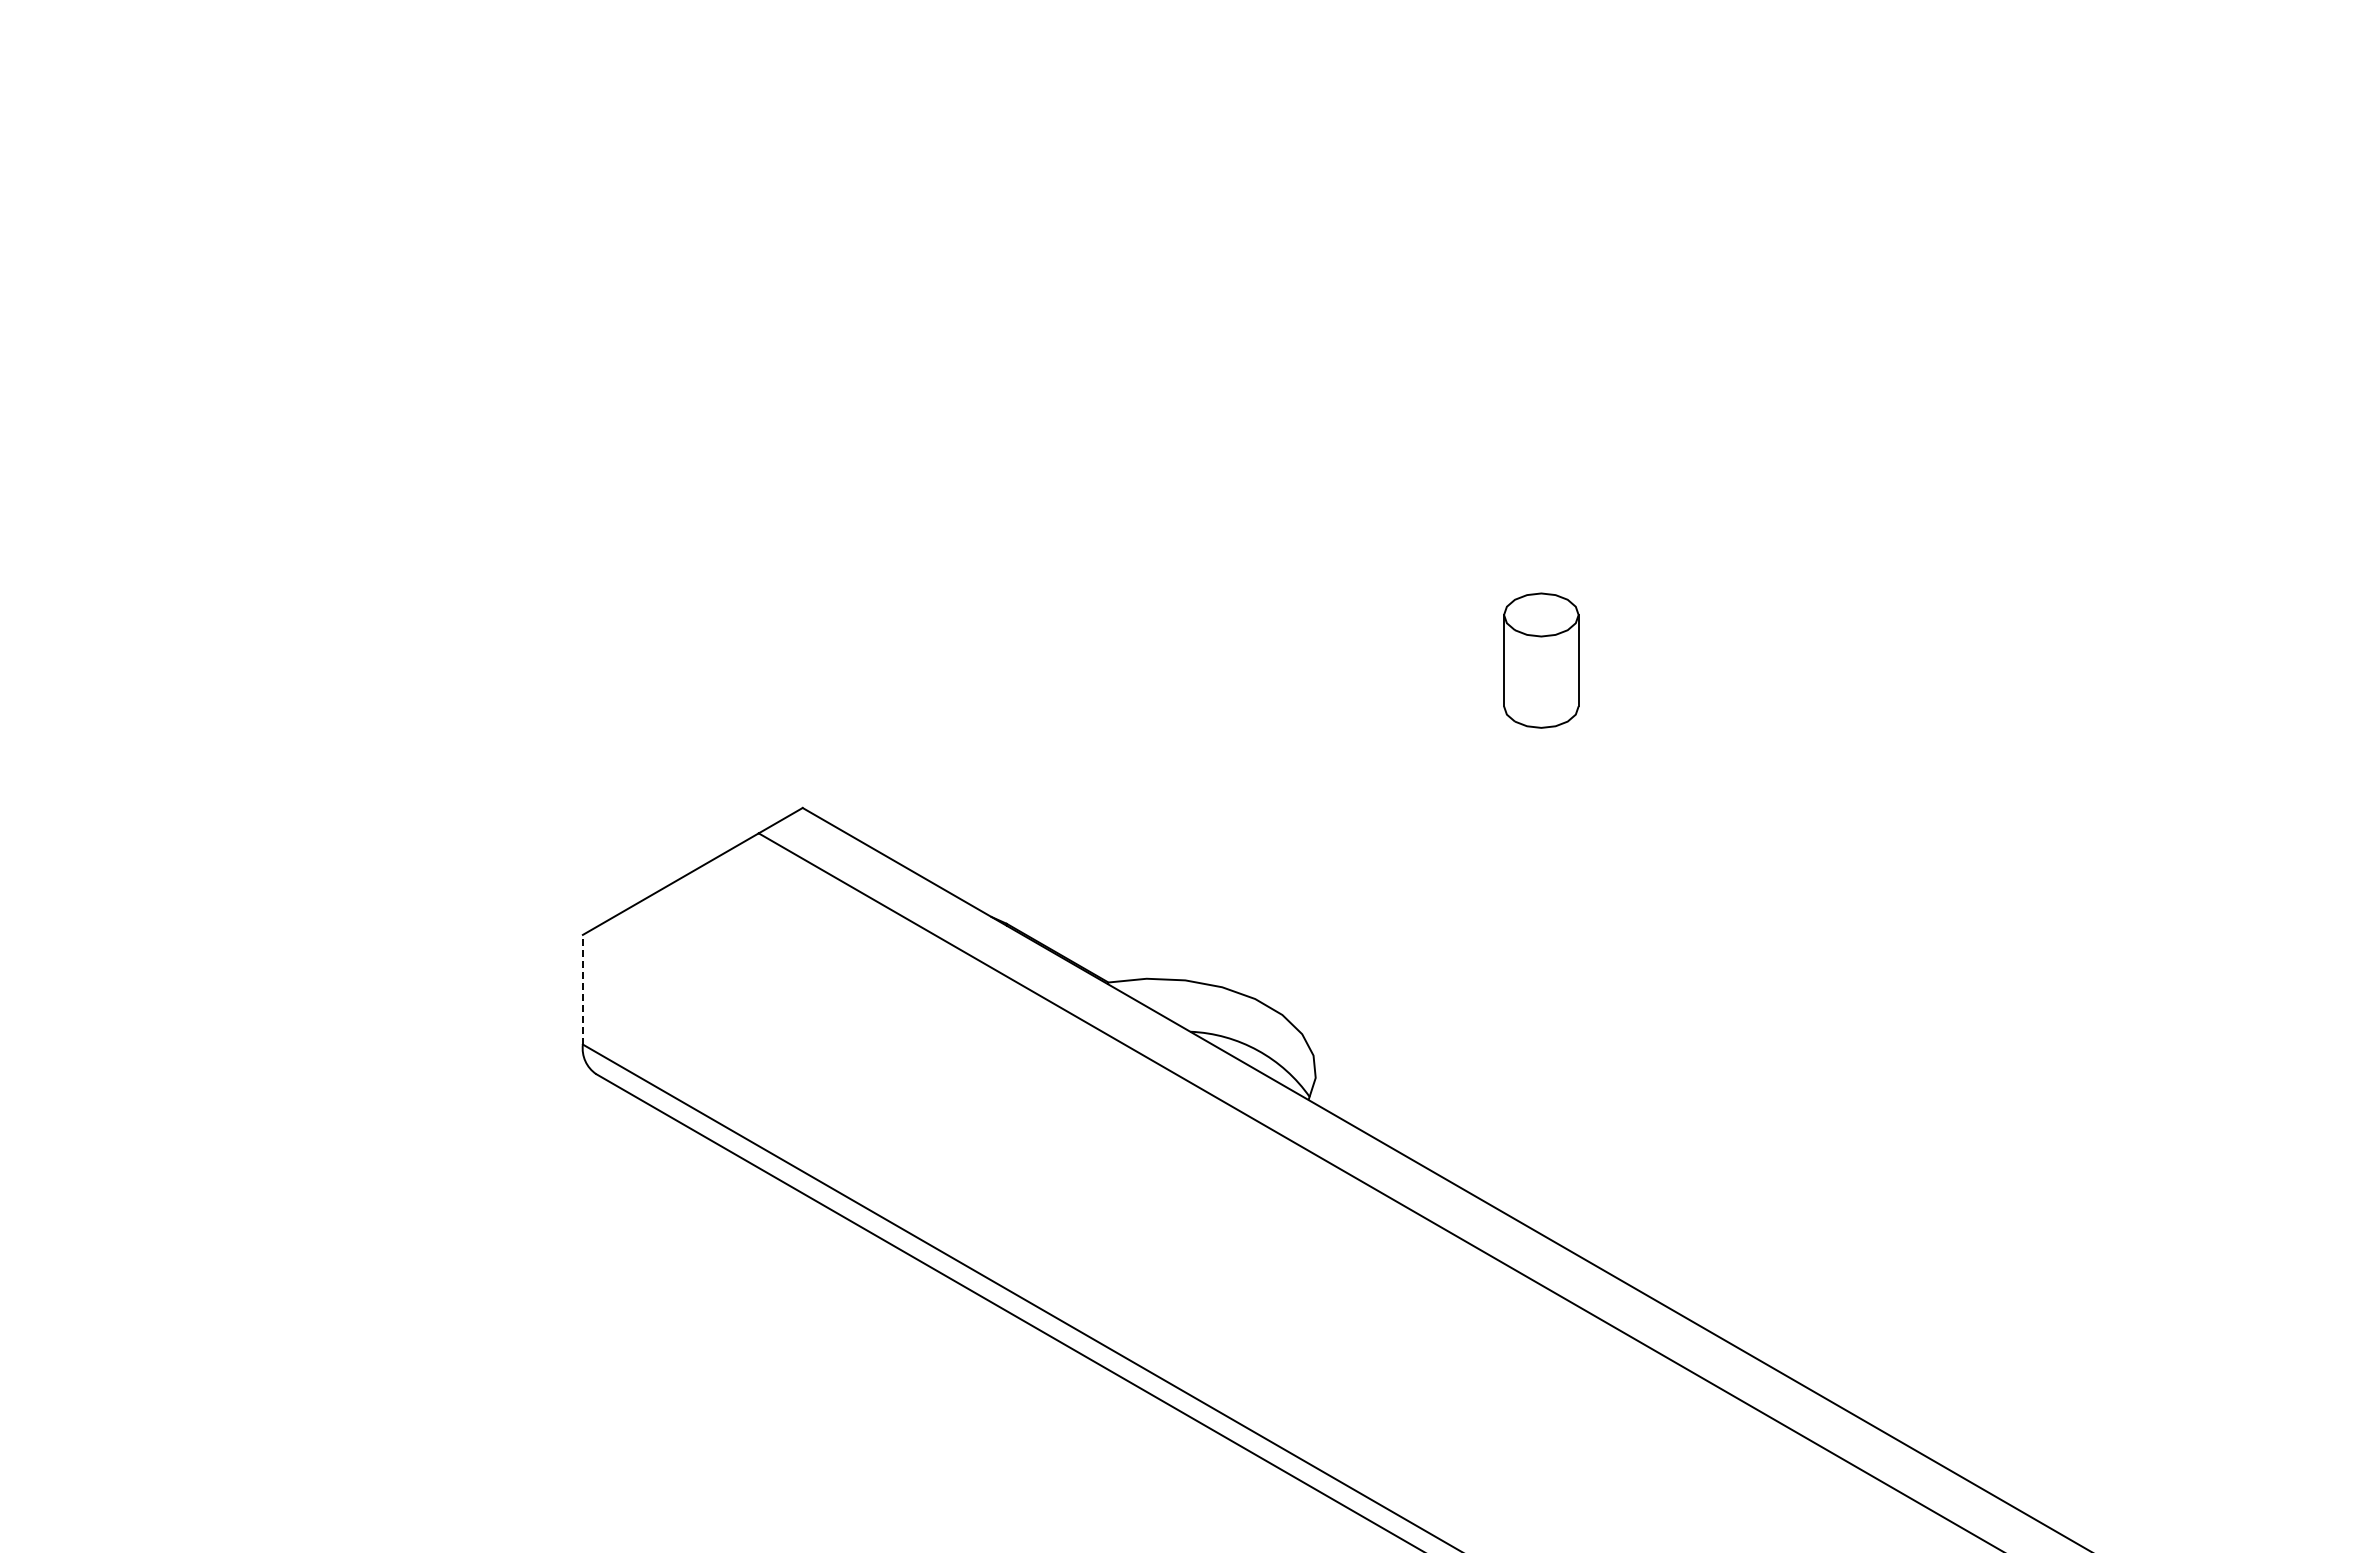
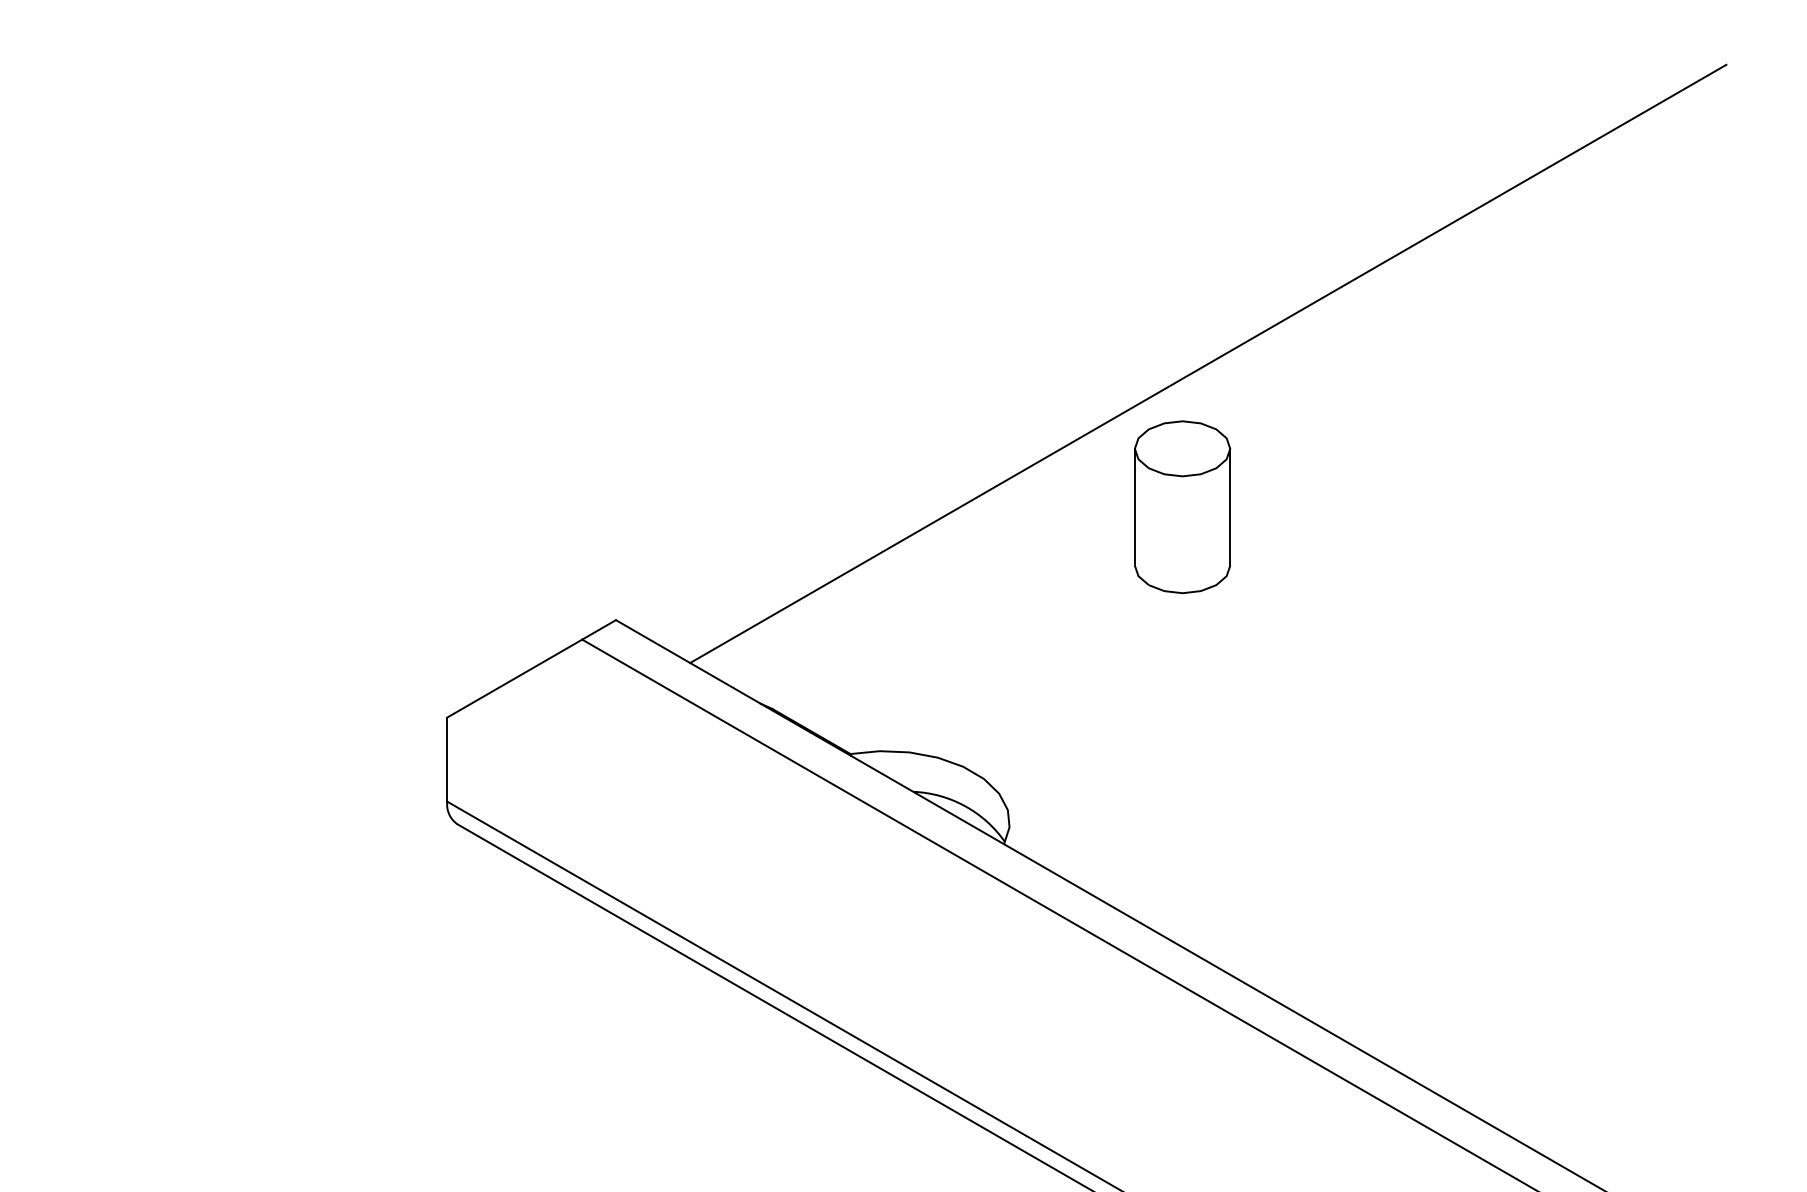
line: (1574, 473) -> (1208, 363), added
part: (1541, 660) -> (1182, 507), size x1.67
line: (582, 989) -> (447, 759), dashed -> solid

